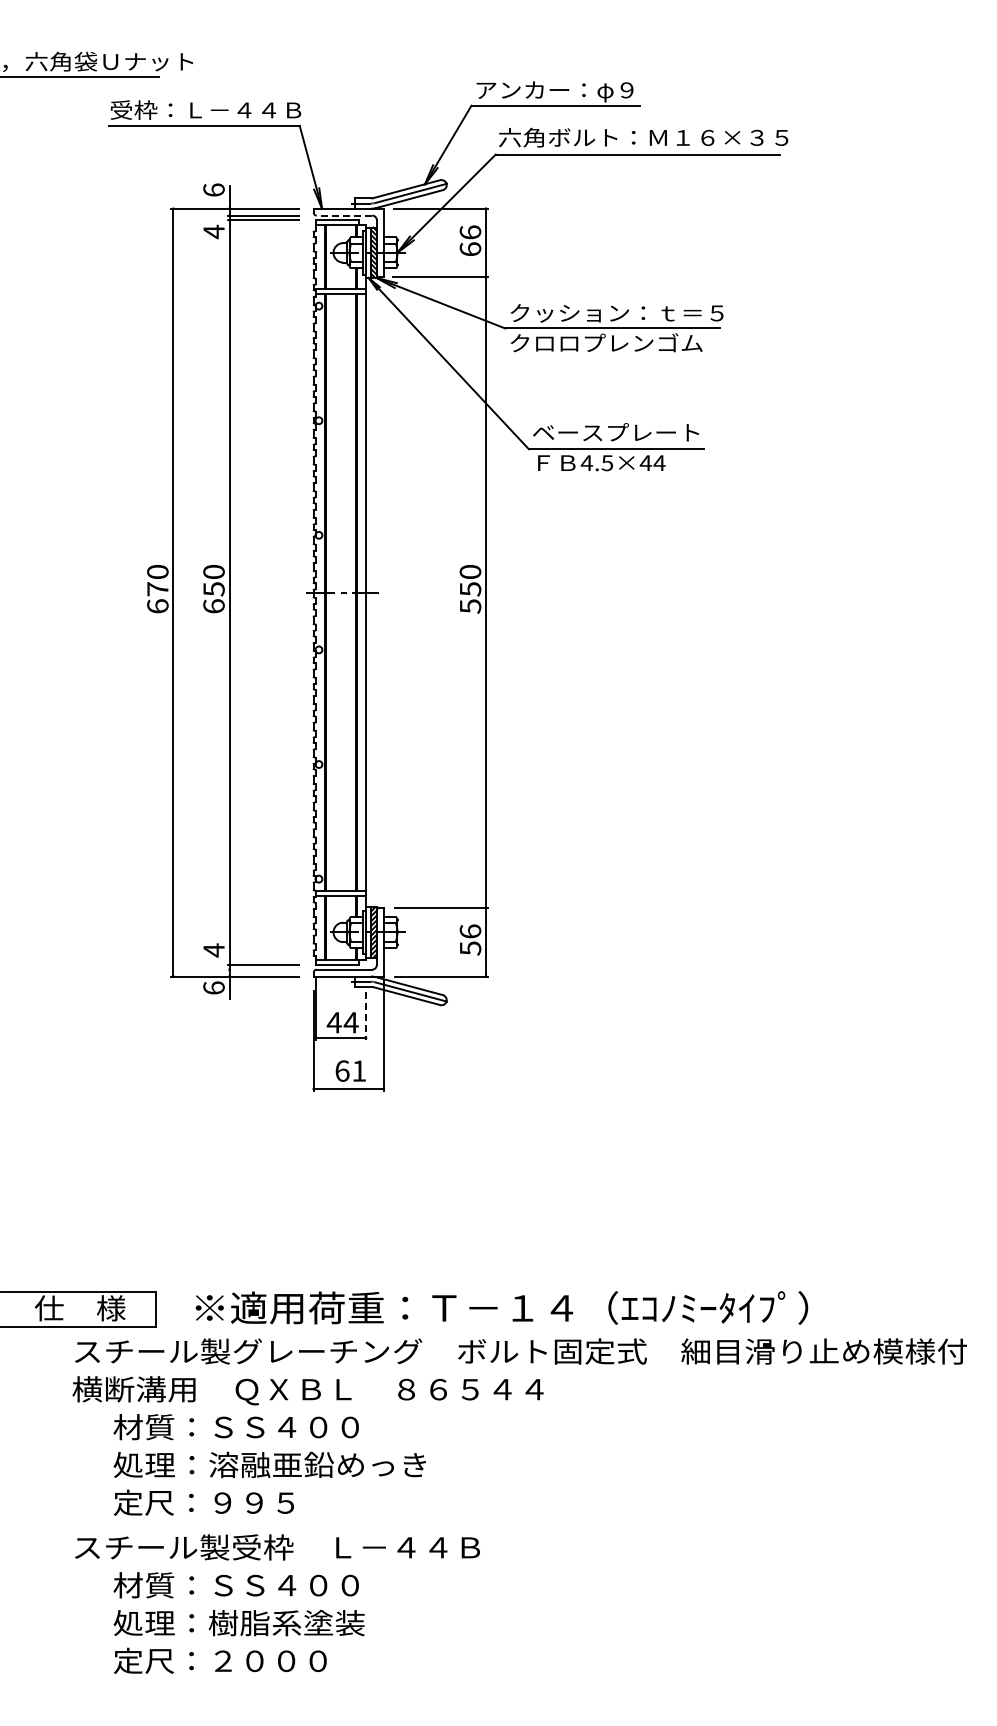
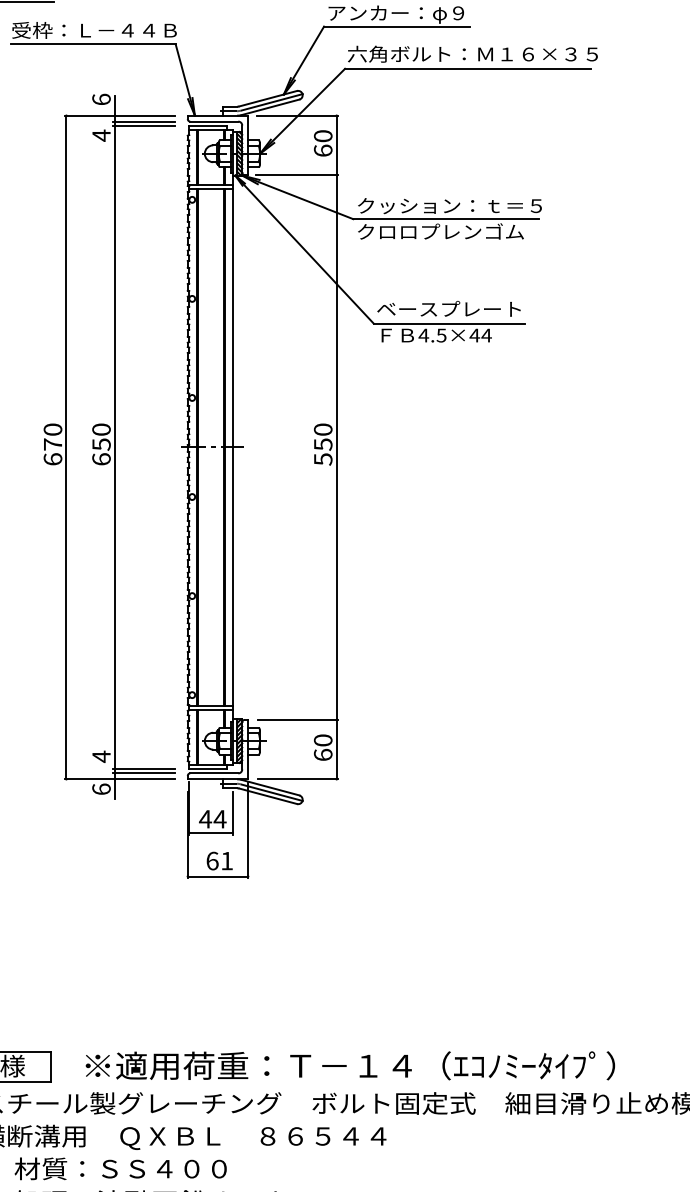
line: (344, 215) -> (214, 121), dashed -> solid
text: (470, 232) -> (323, 136), 66 -> 60
text: (470, 939) -> (323, 747), 56 -> 60
line: (262, 969) -> (143, 773), added
line: (365, 1016) -> (232, 813), dashed -> solid

